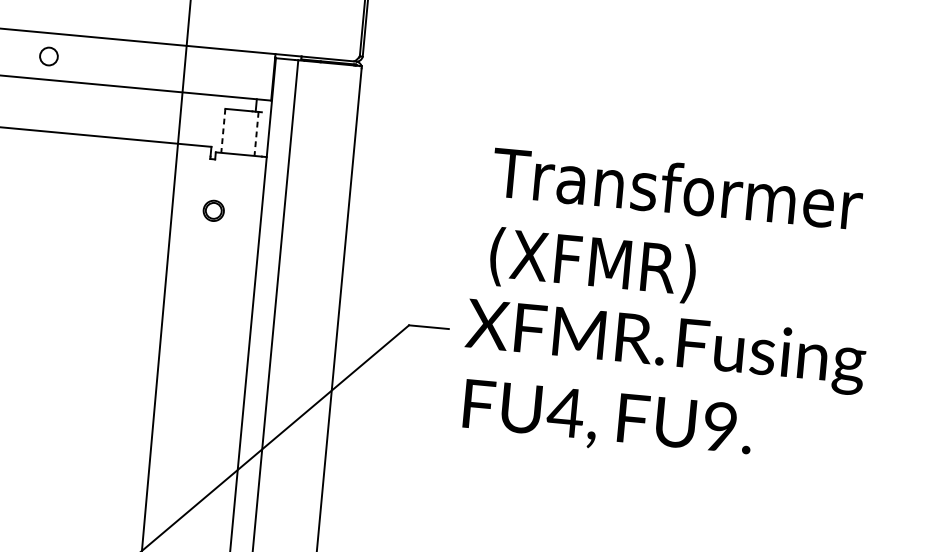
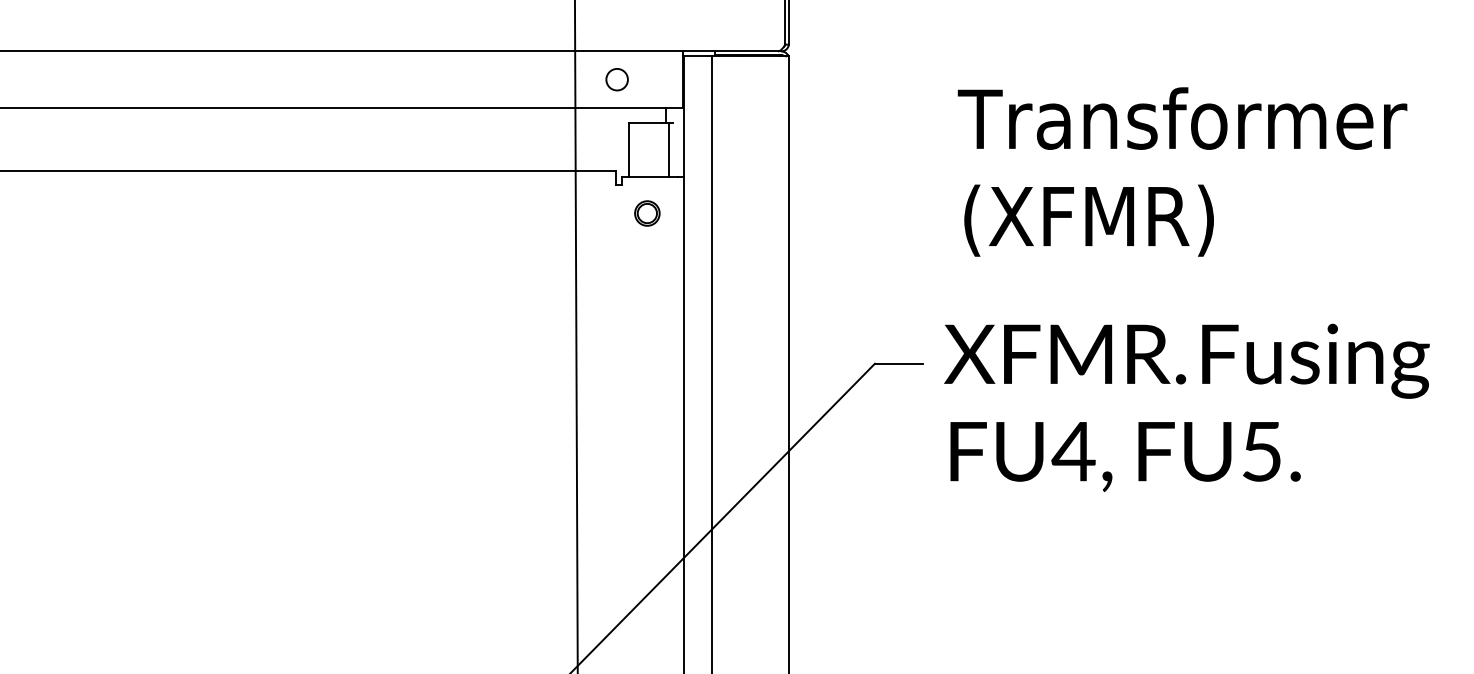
circle: (48, 56) -> (616, 79), moved
line: (223, 130) -> (628, 149), dashed -> solid
line: (256, 133) -> (669, 149), dashed -> solid
part: (213, 210) -> (647, 213), moved
text: (673, 231) -> (1182, 171), moved
text: (719, 426) -> (1261, 451), FU9. -> FU5.

